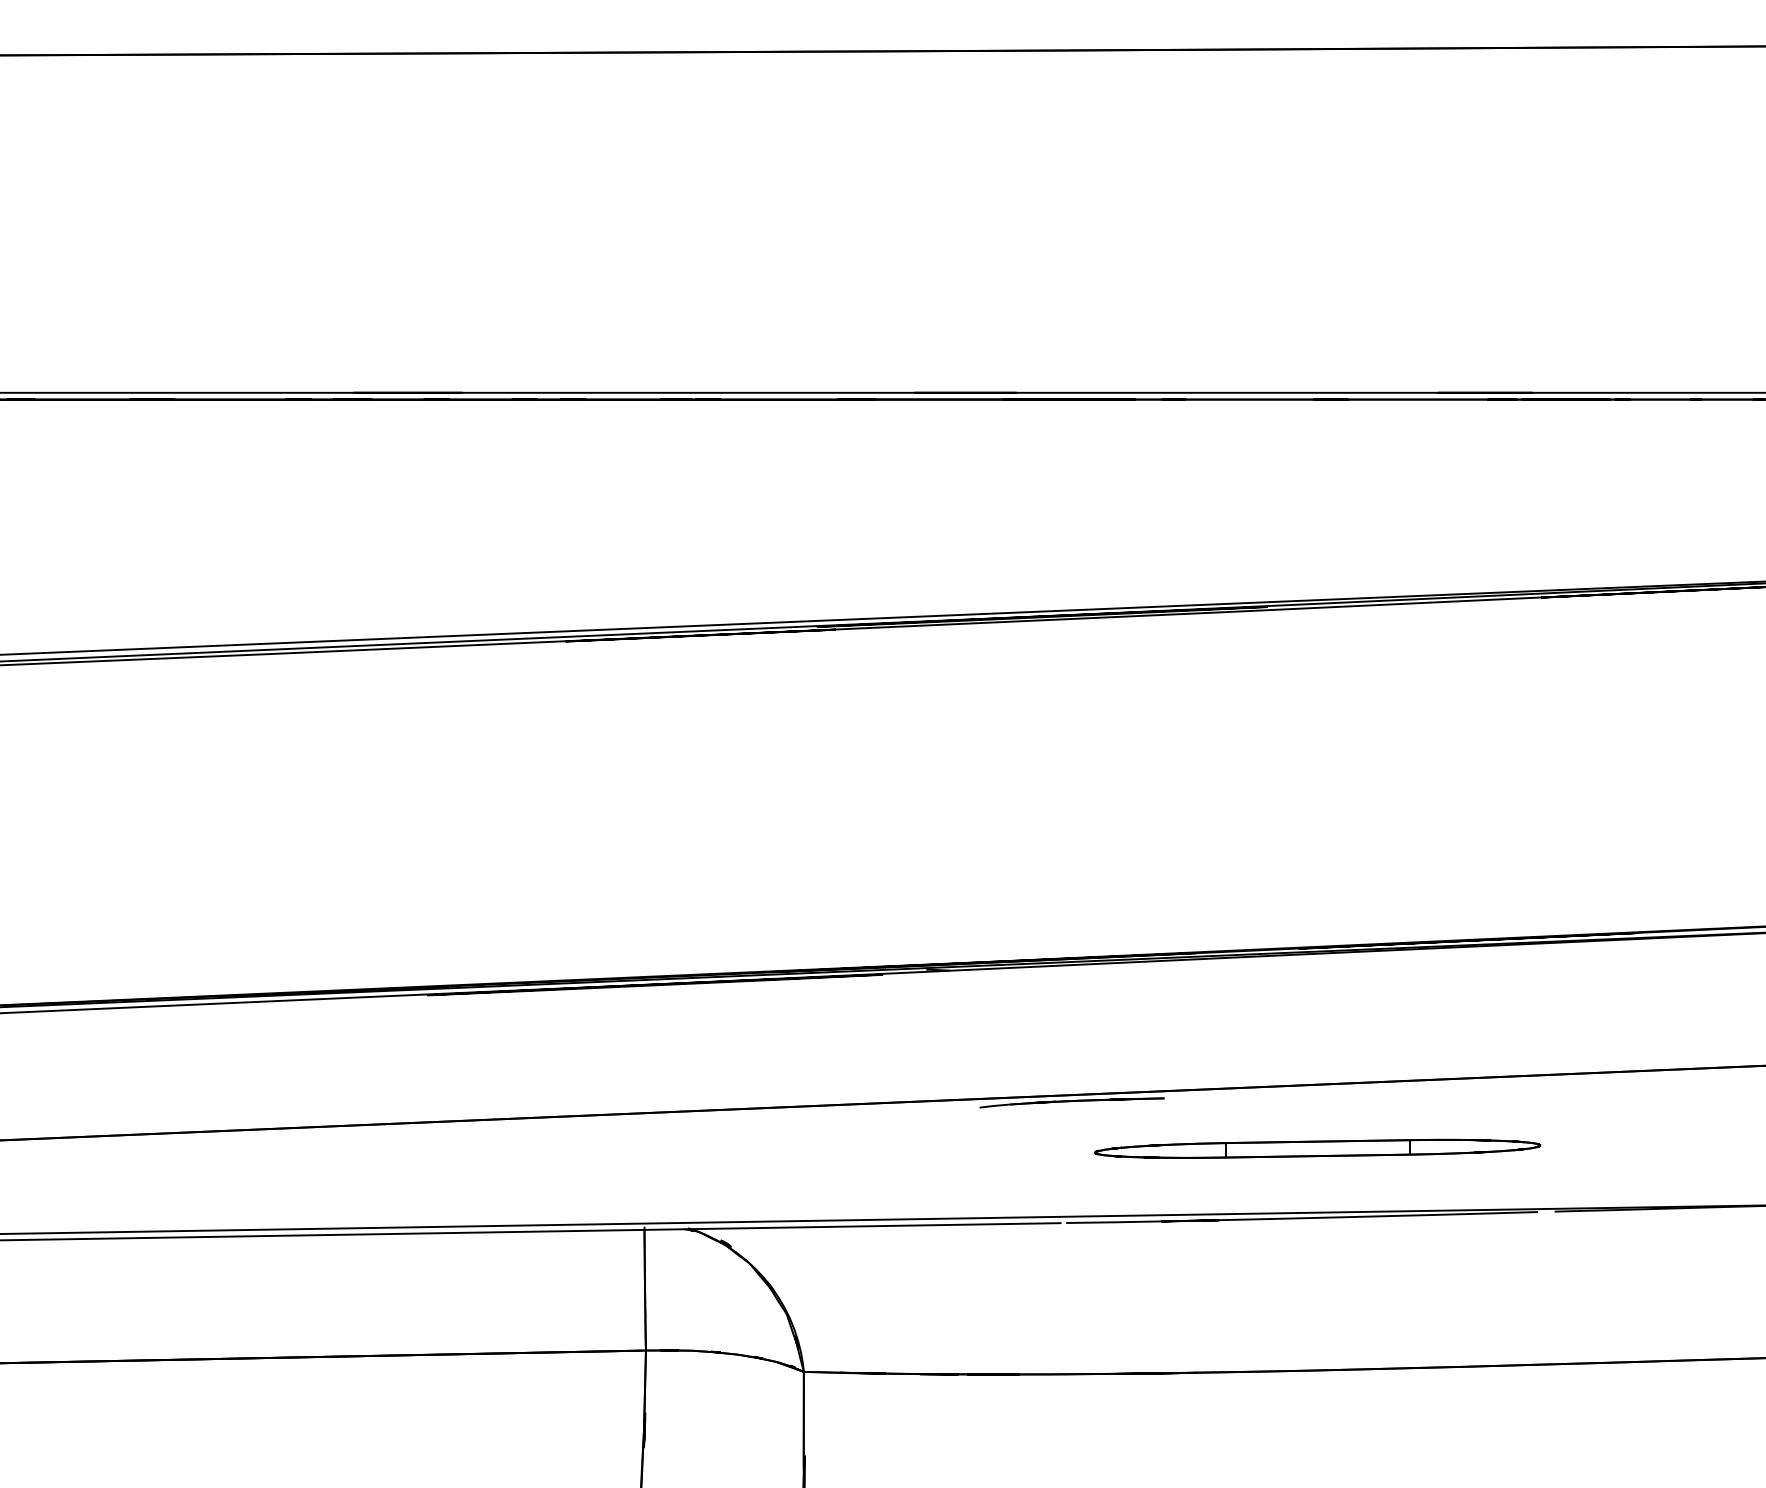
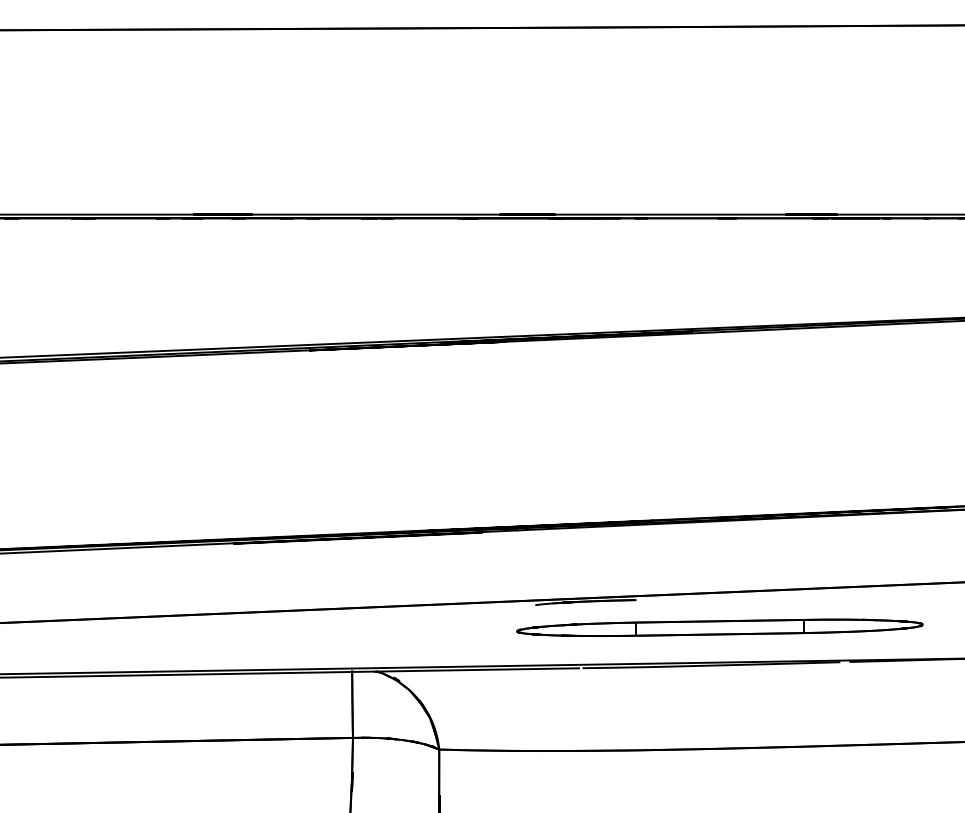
part: (1316, 1148) -> (719, 627), size x1.67

